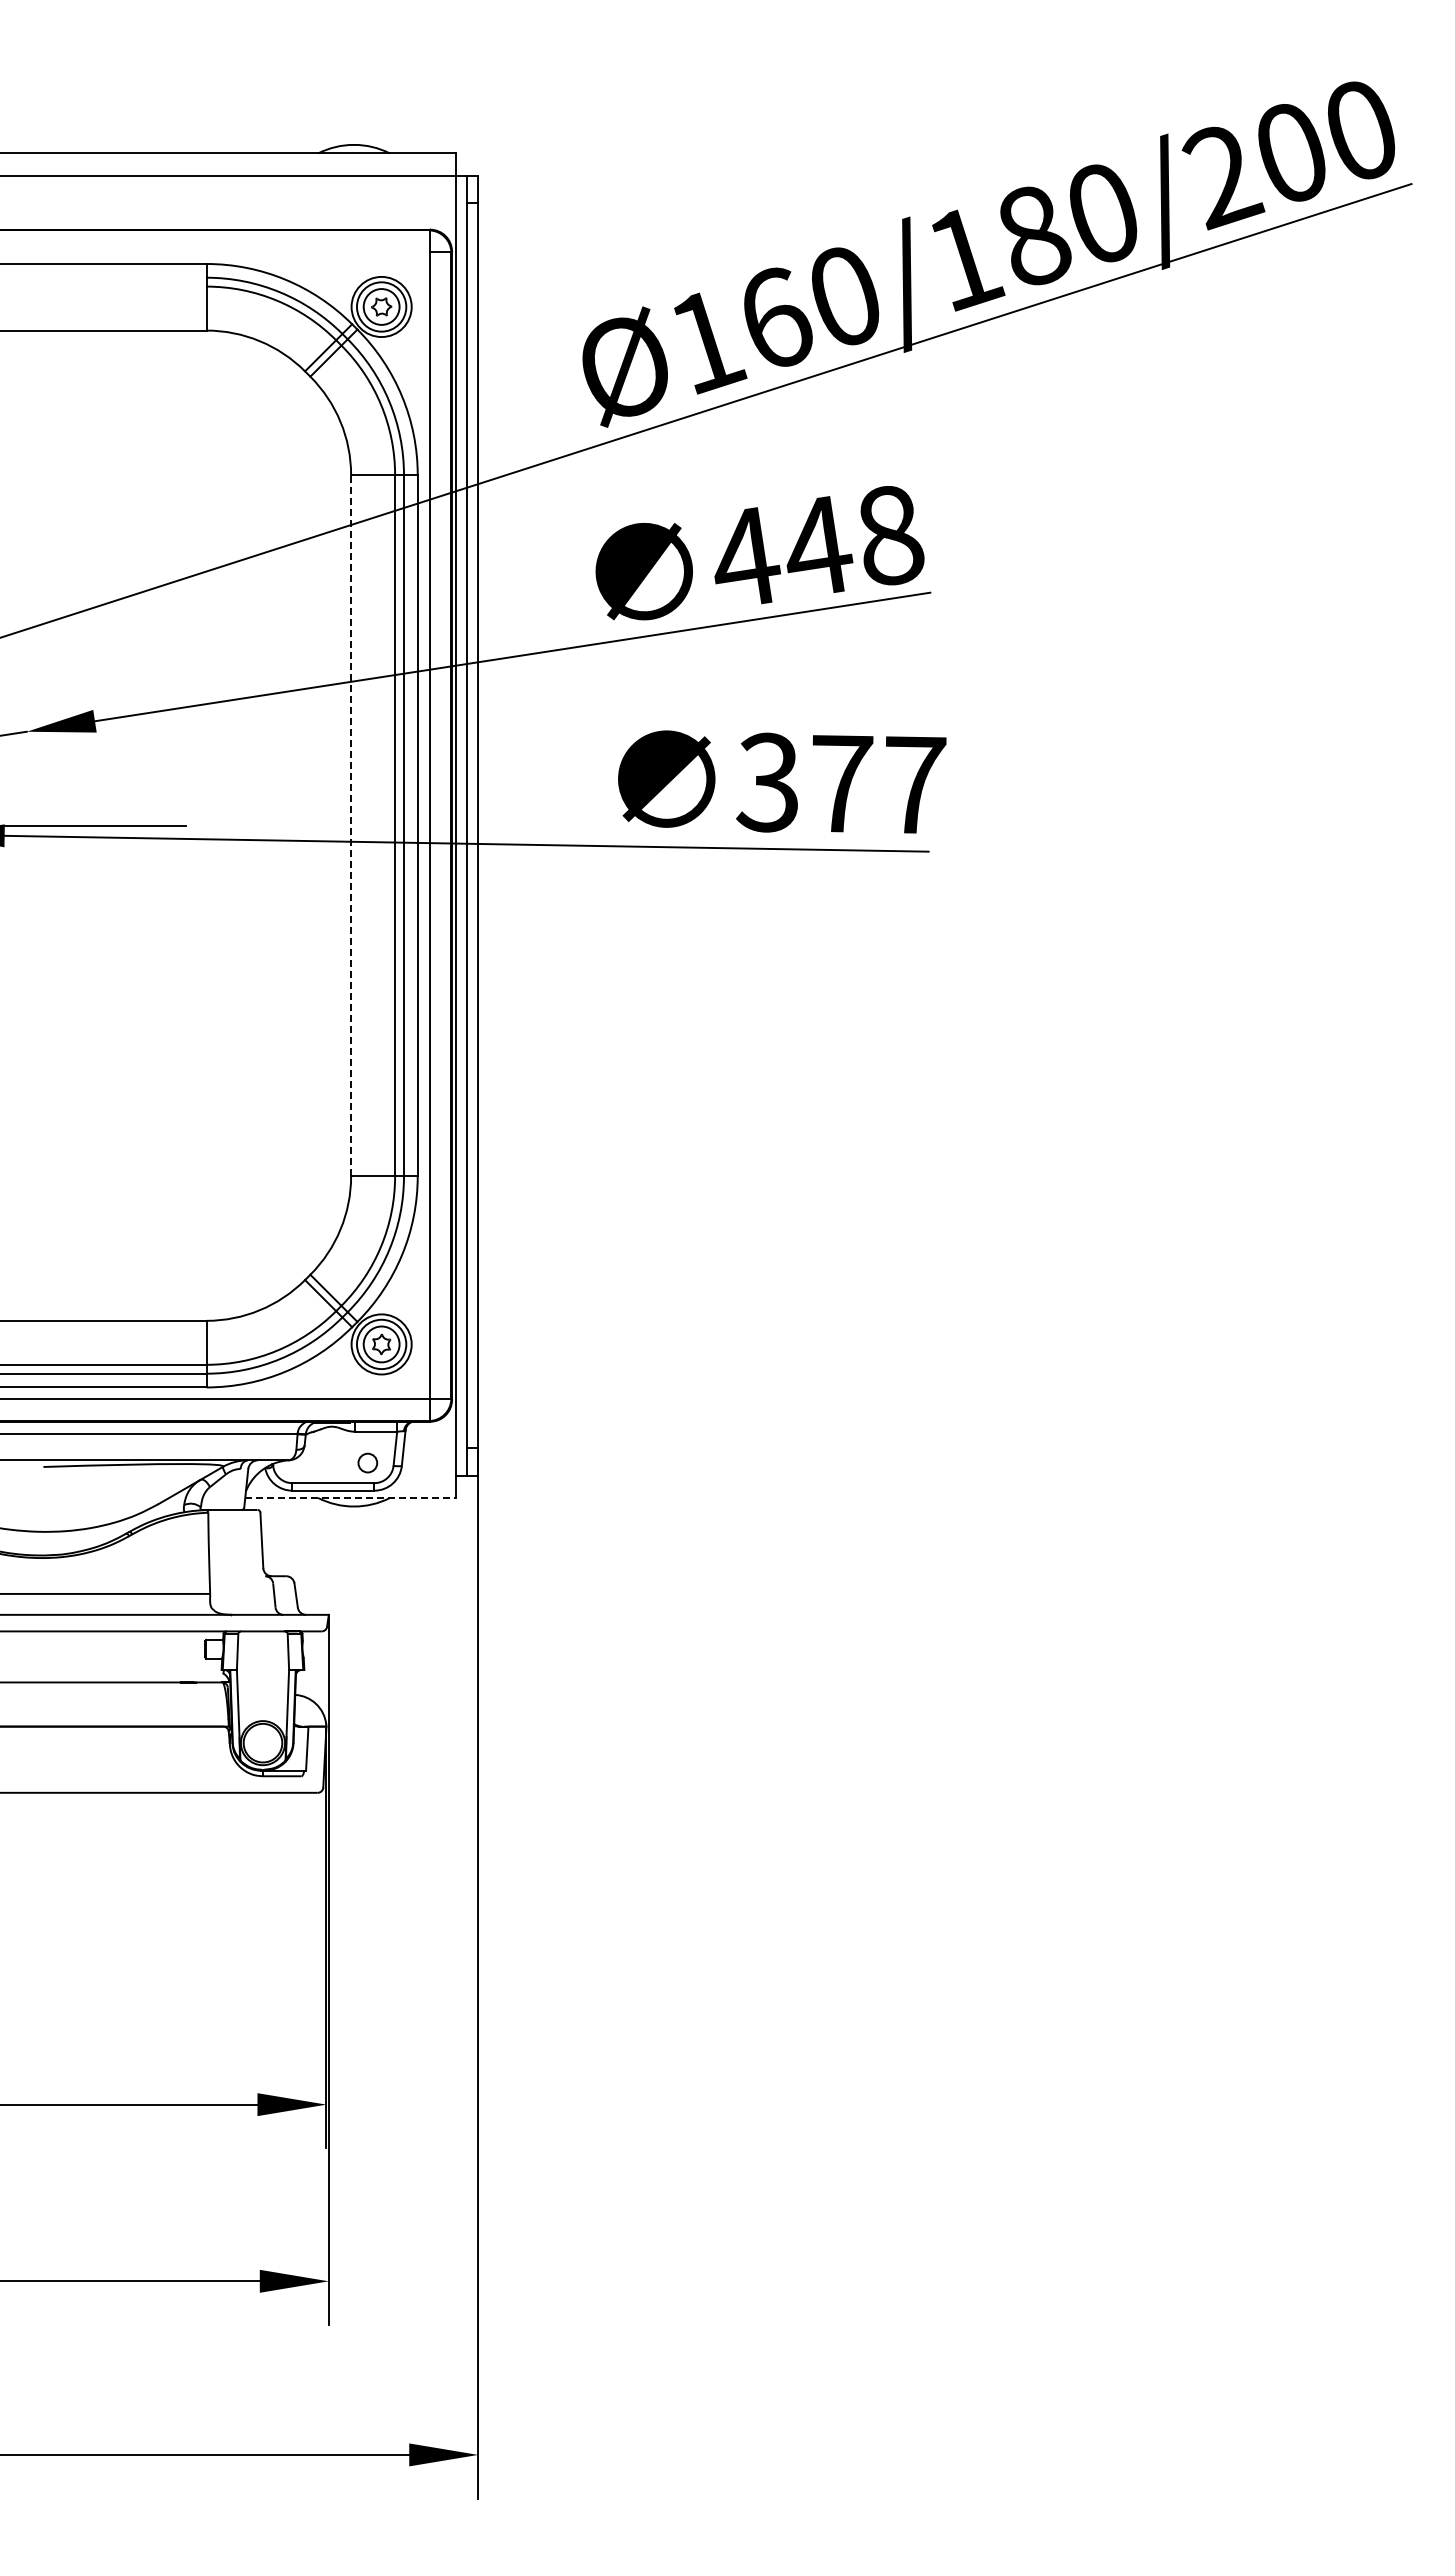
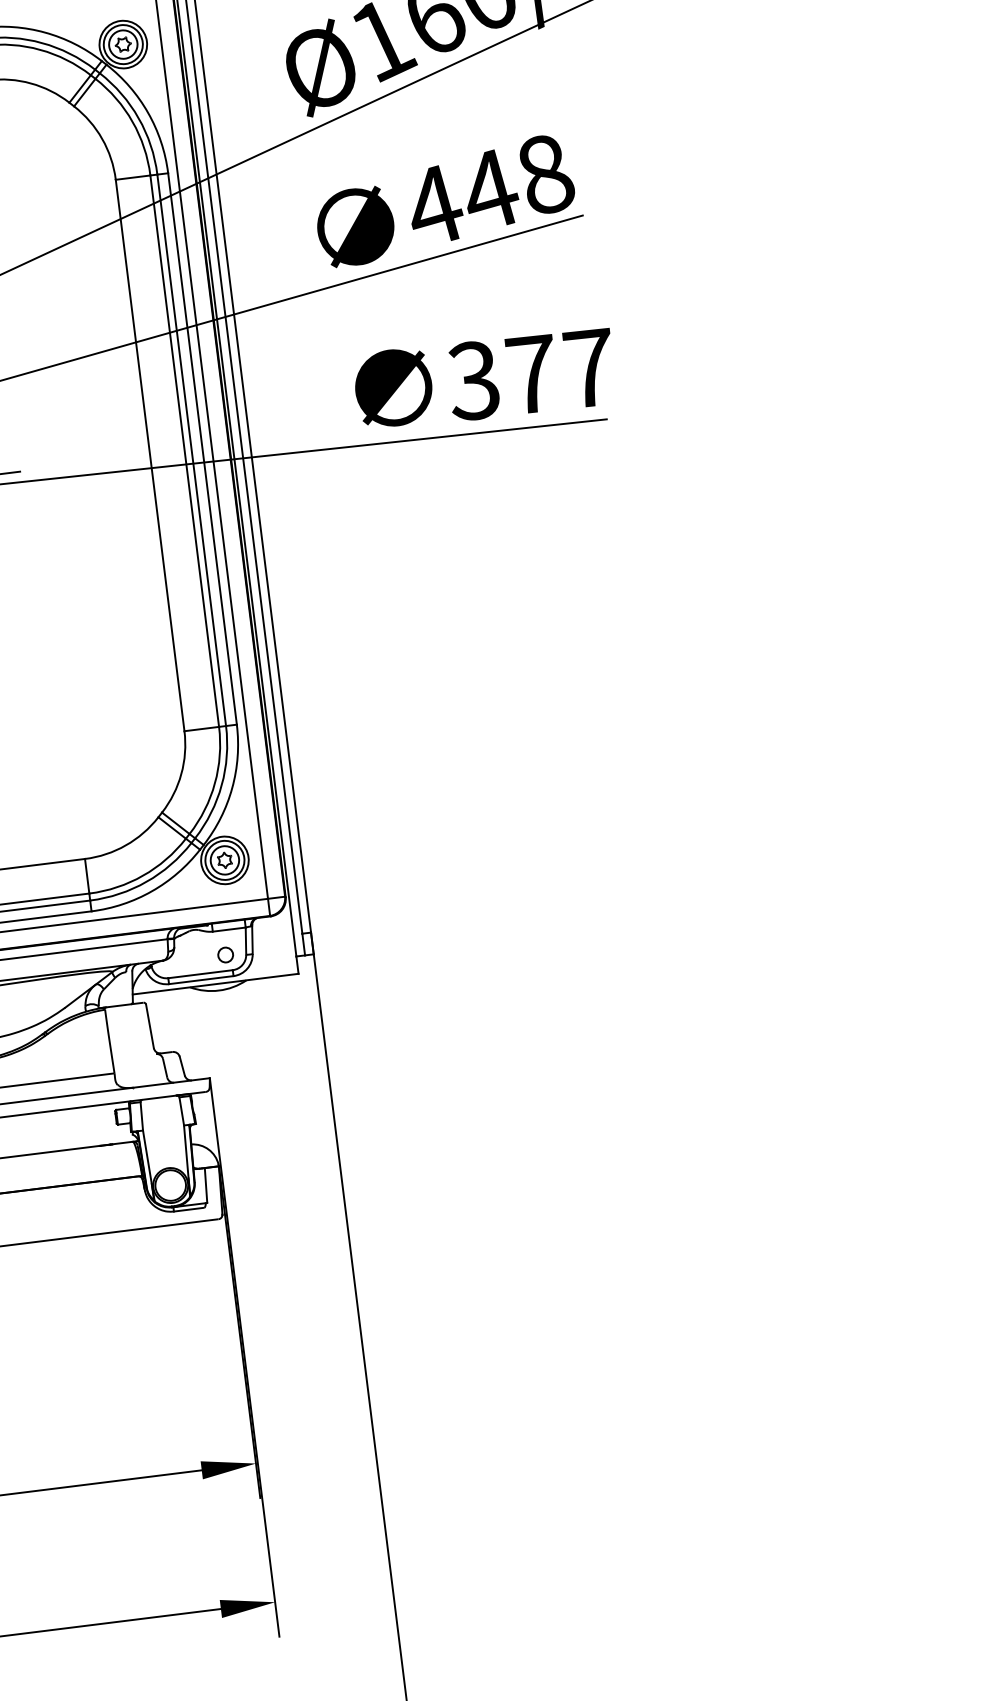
line: (351, 825) -> (150, 455), dashed -> solid
line: (351, 1498) -> (216, 984), dashed -> solid

